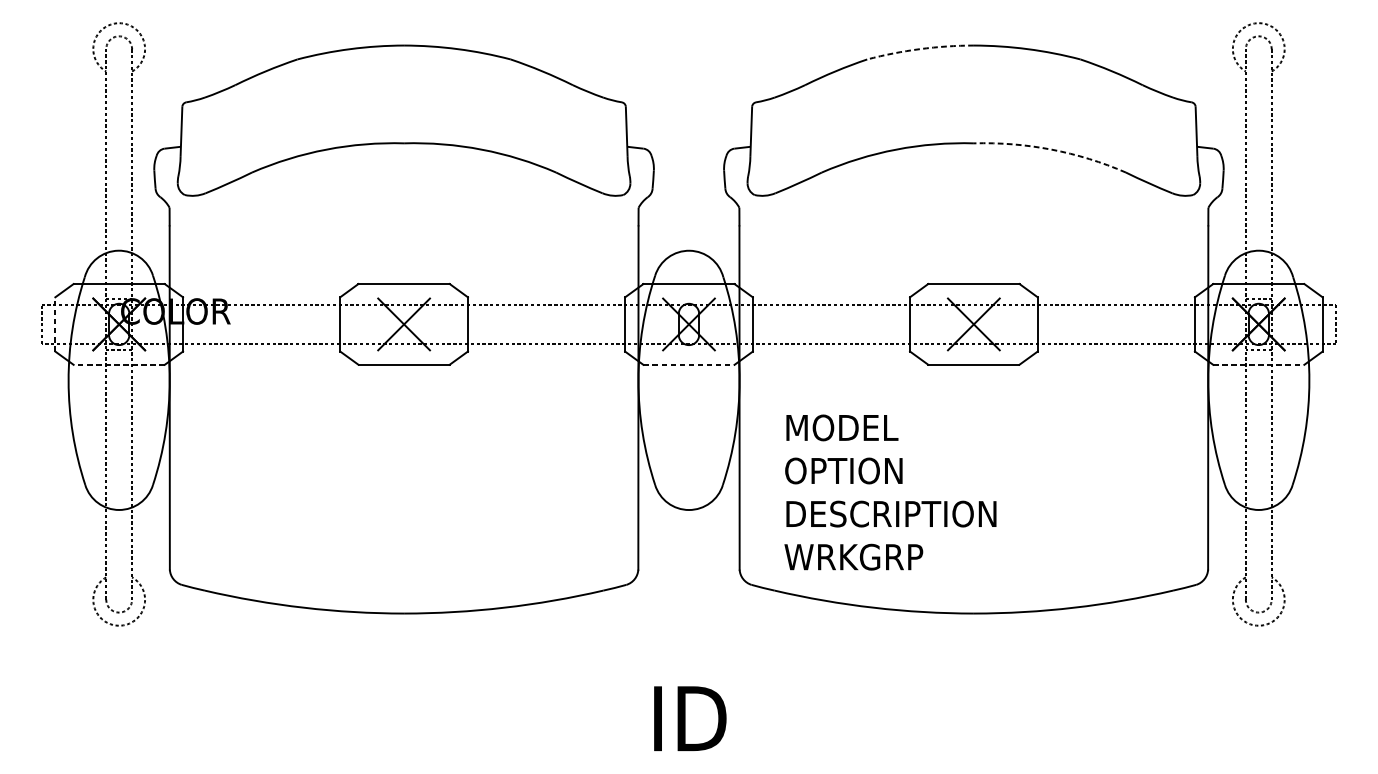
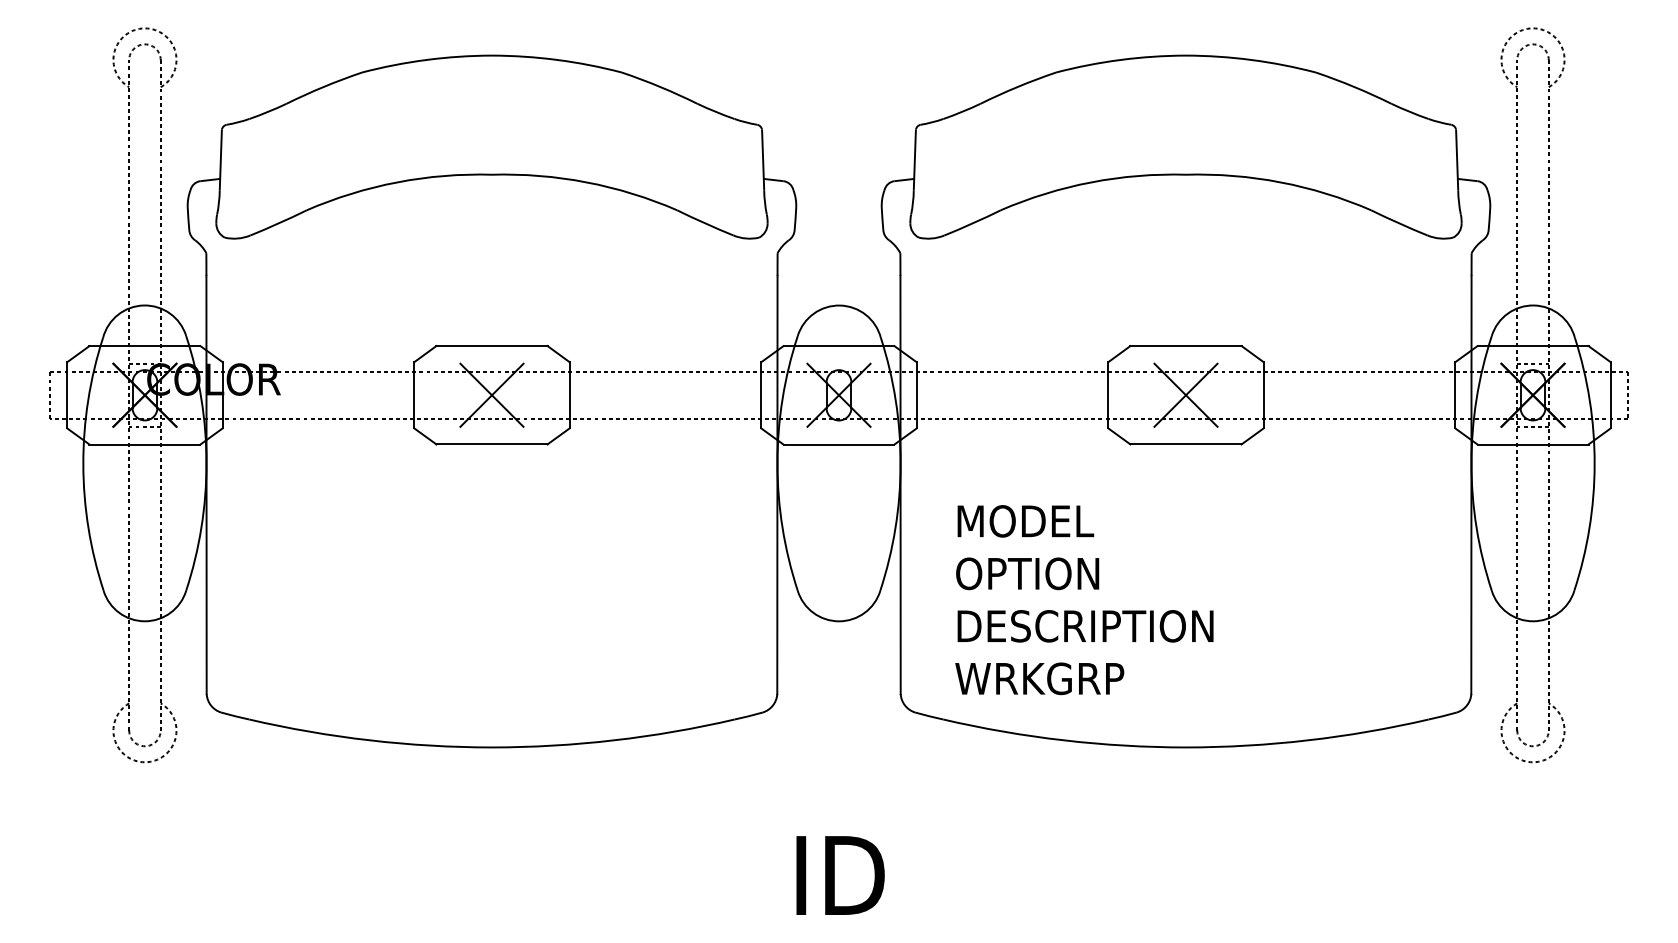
arc: (920, 48) -> (1120, 59), dashed -> solid
arc: (1051, 149) -> (1280, 182), dashed -> solid
line: (55, 323) -> (67, 394), dashed -> solid
line: (118, 364) -> (144, 444), dashed -> solid
line: (689, 364) -> (839, 444), dashed -> solid
line: (1259, 364) -> (1533, 444), dashed -> solid

